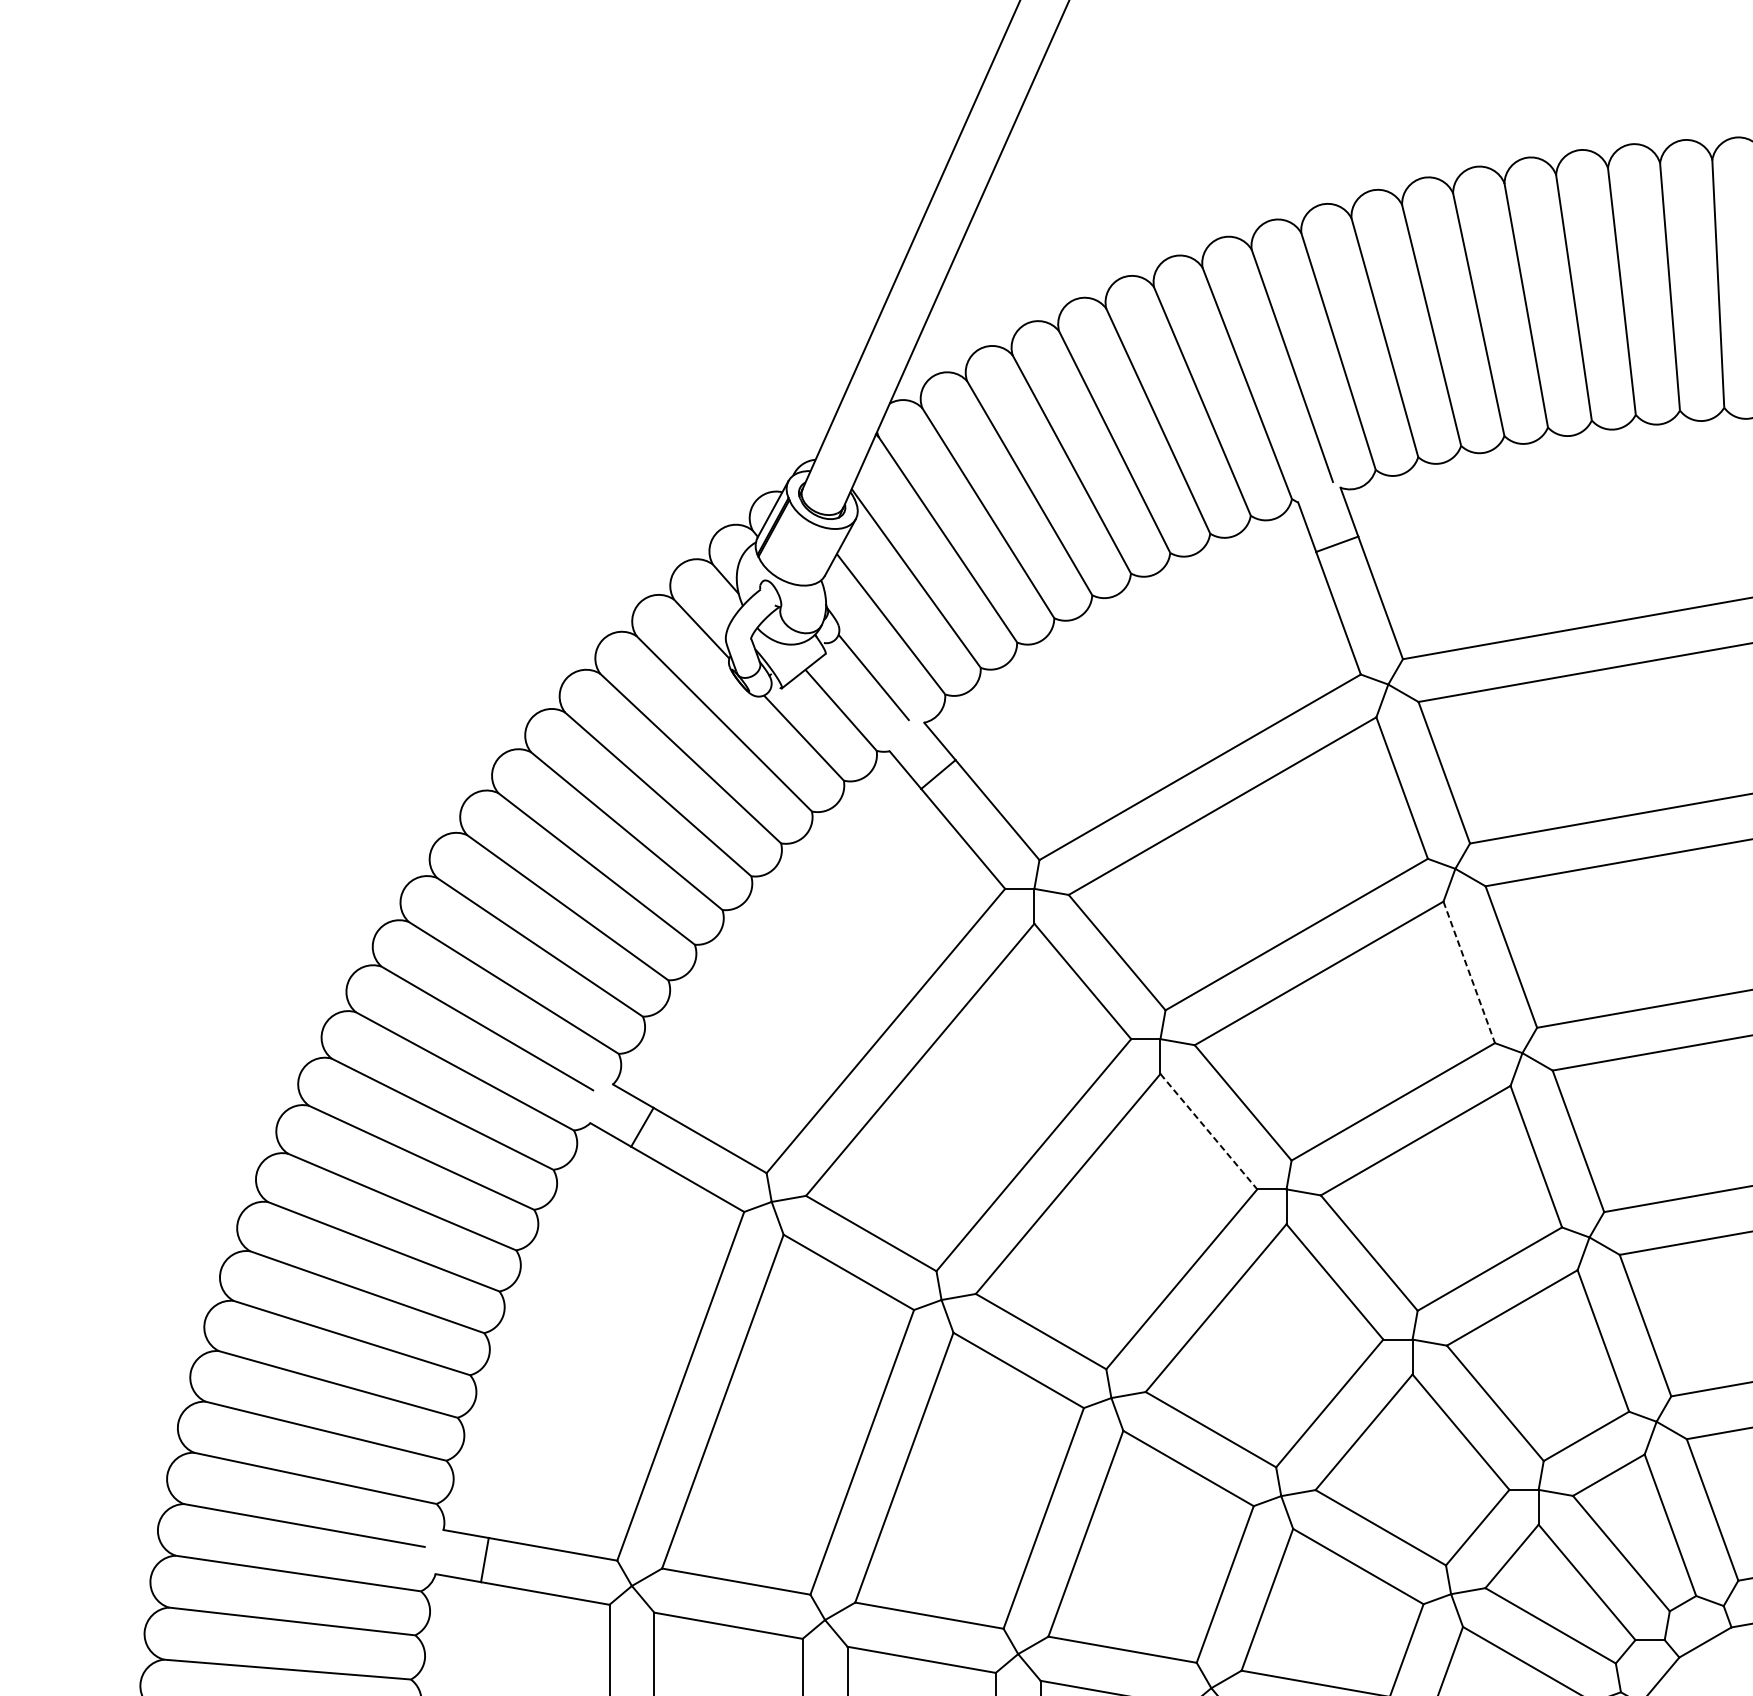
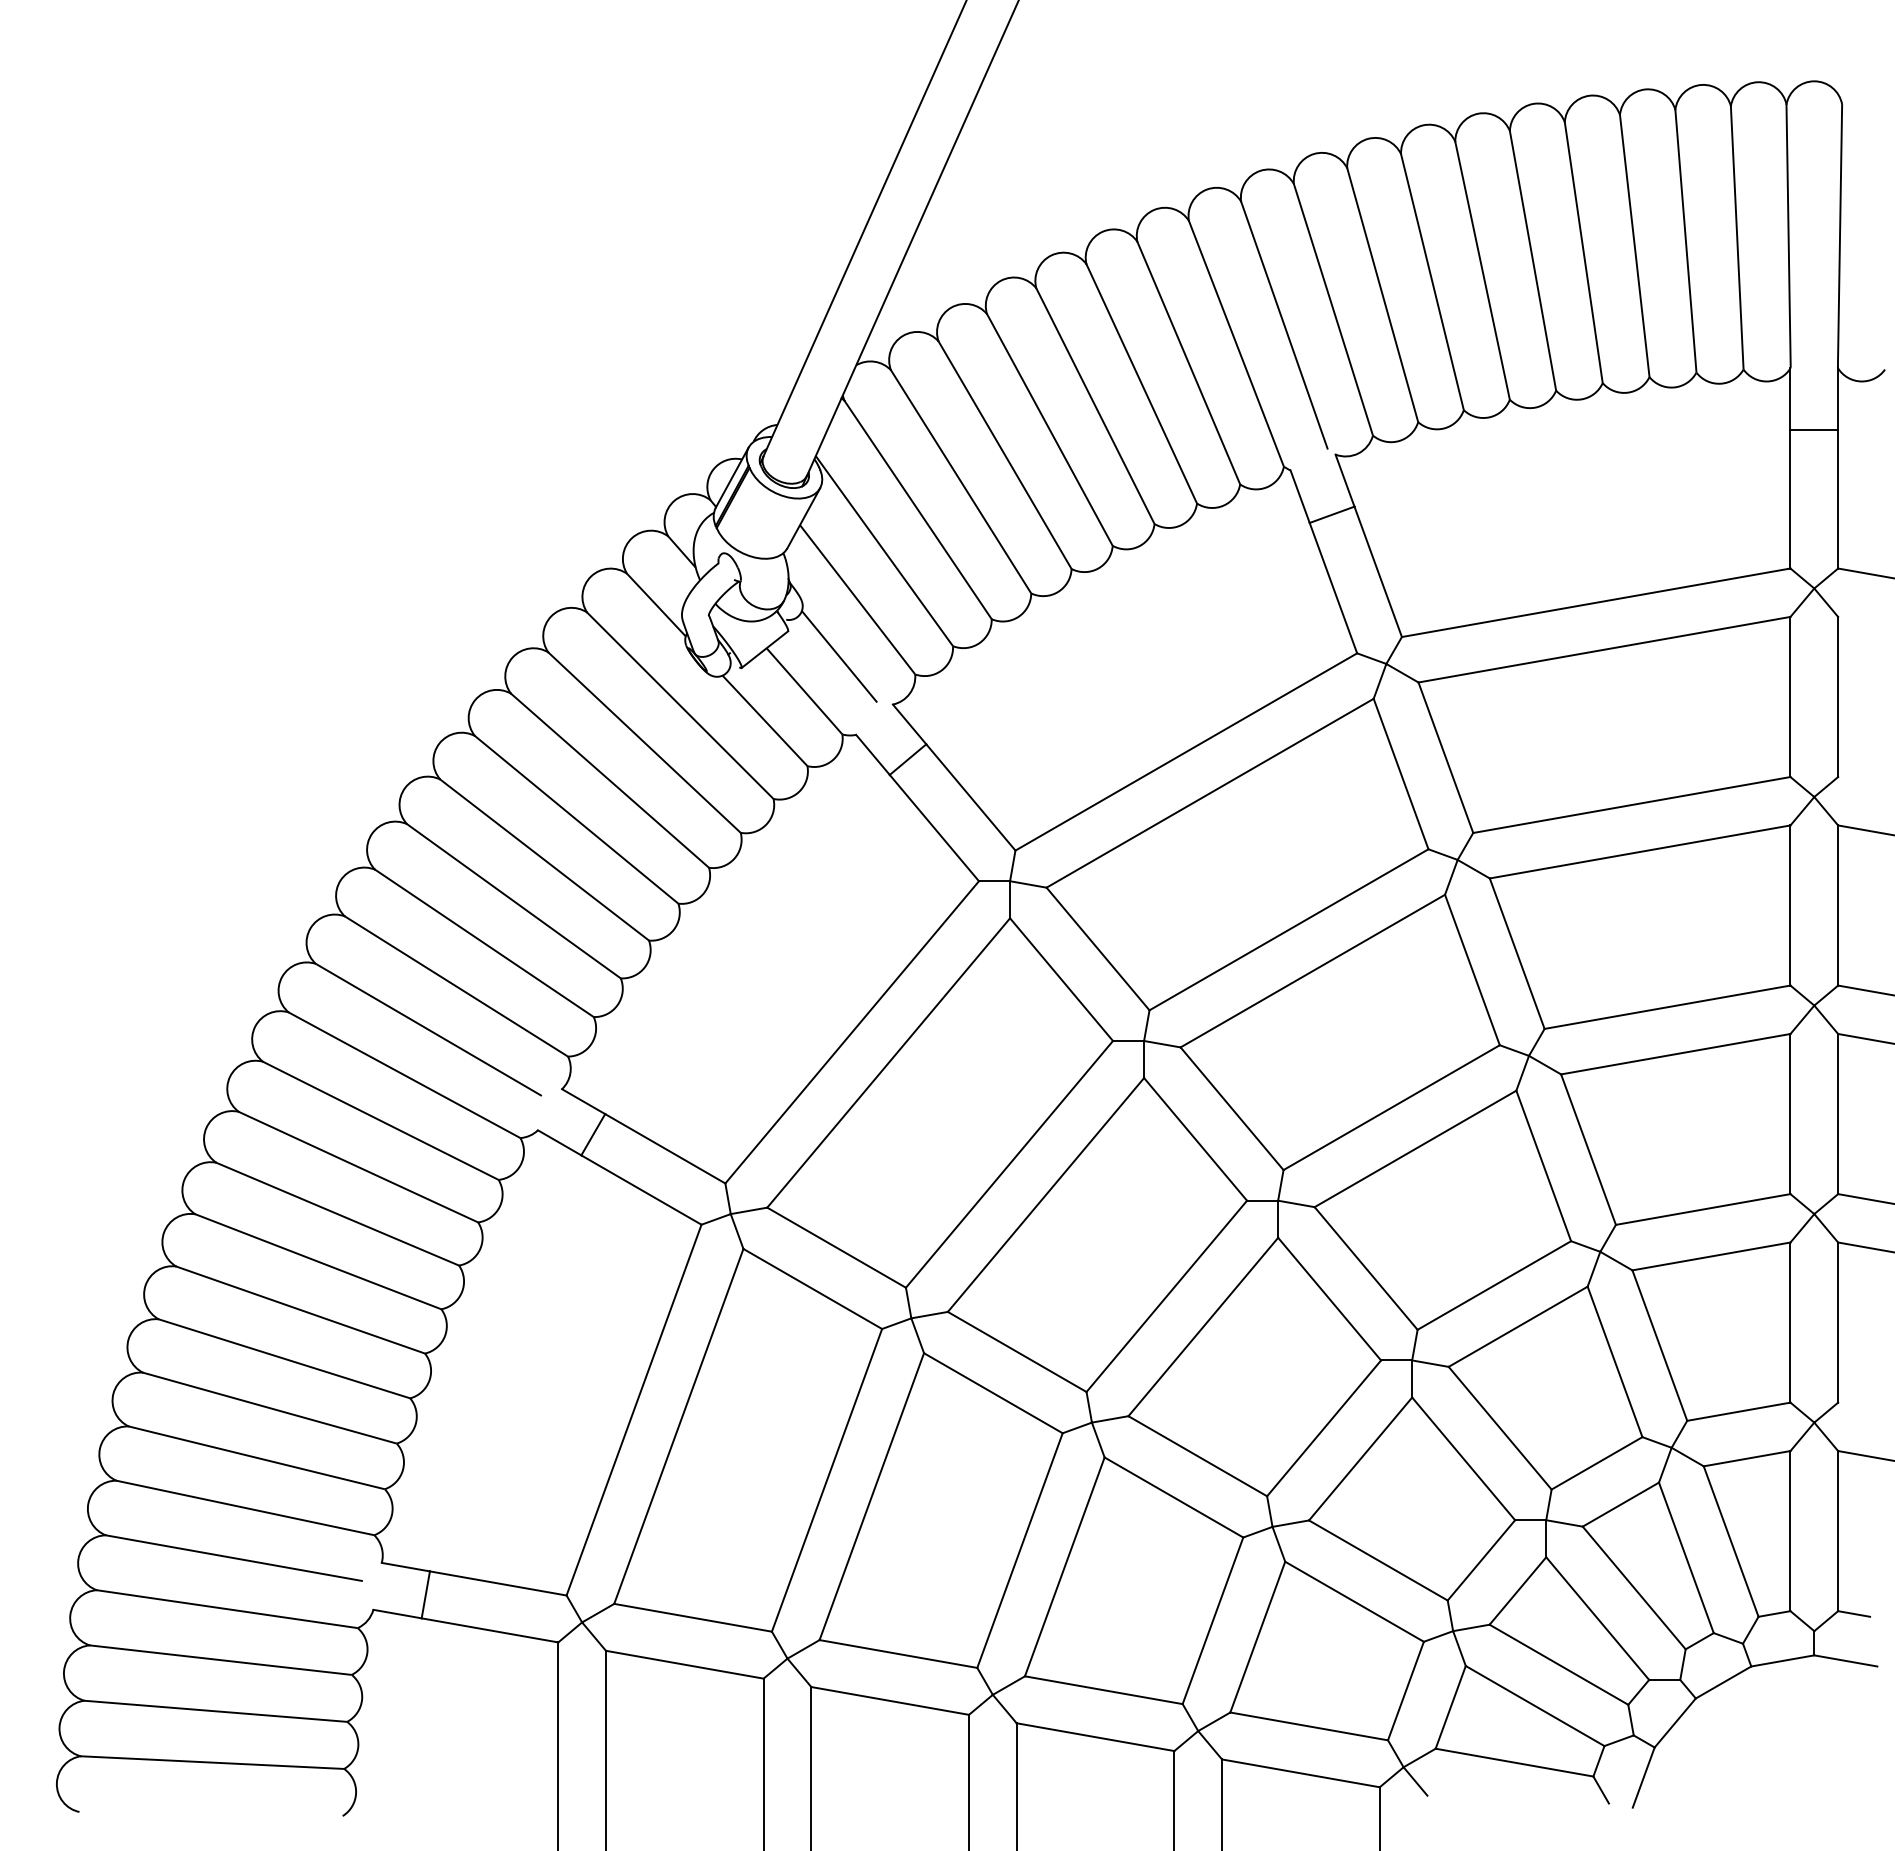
line: (1469, 972) -> (1472, 970), dashed -> solid
line: (1208, 1131) -> (1195, 1139), dashed -> solid

